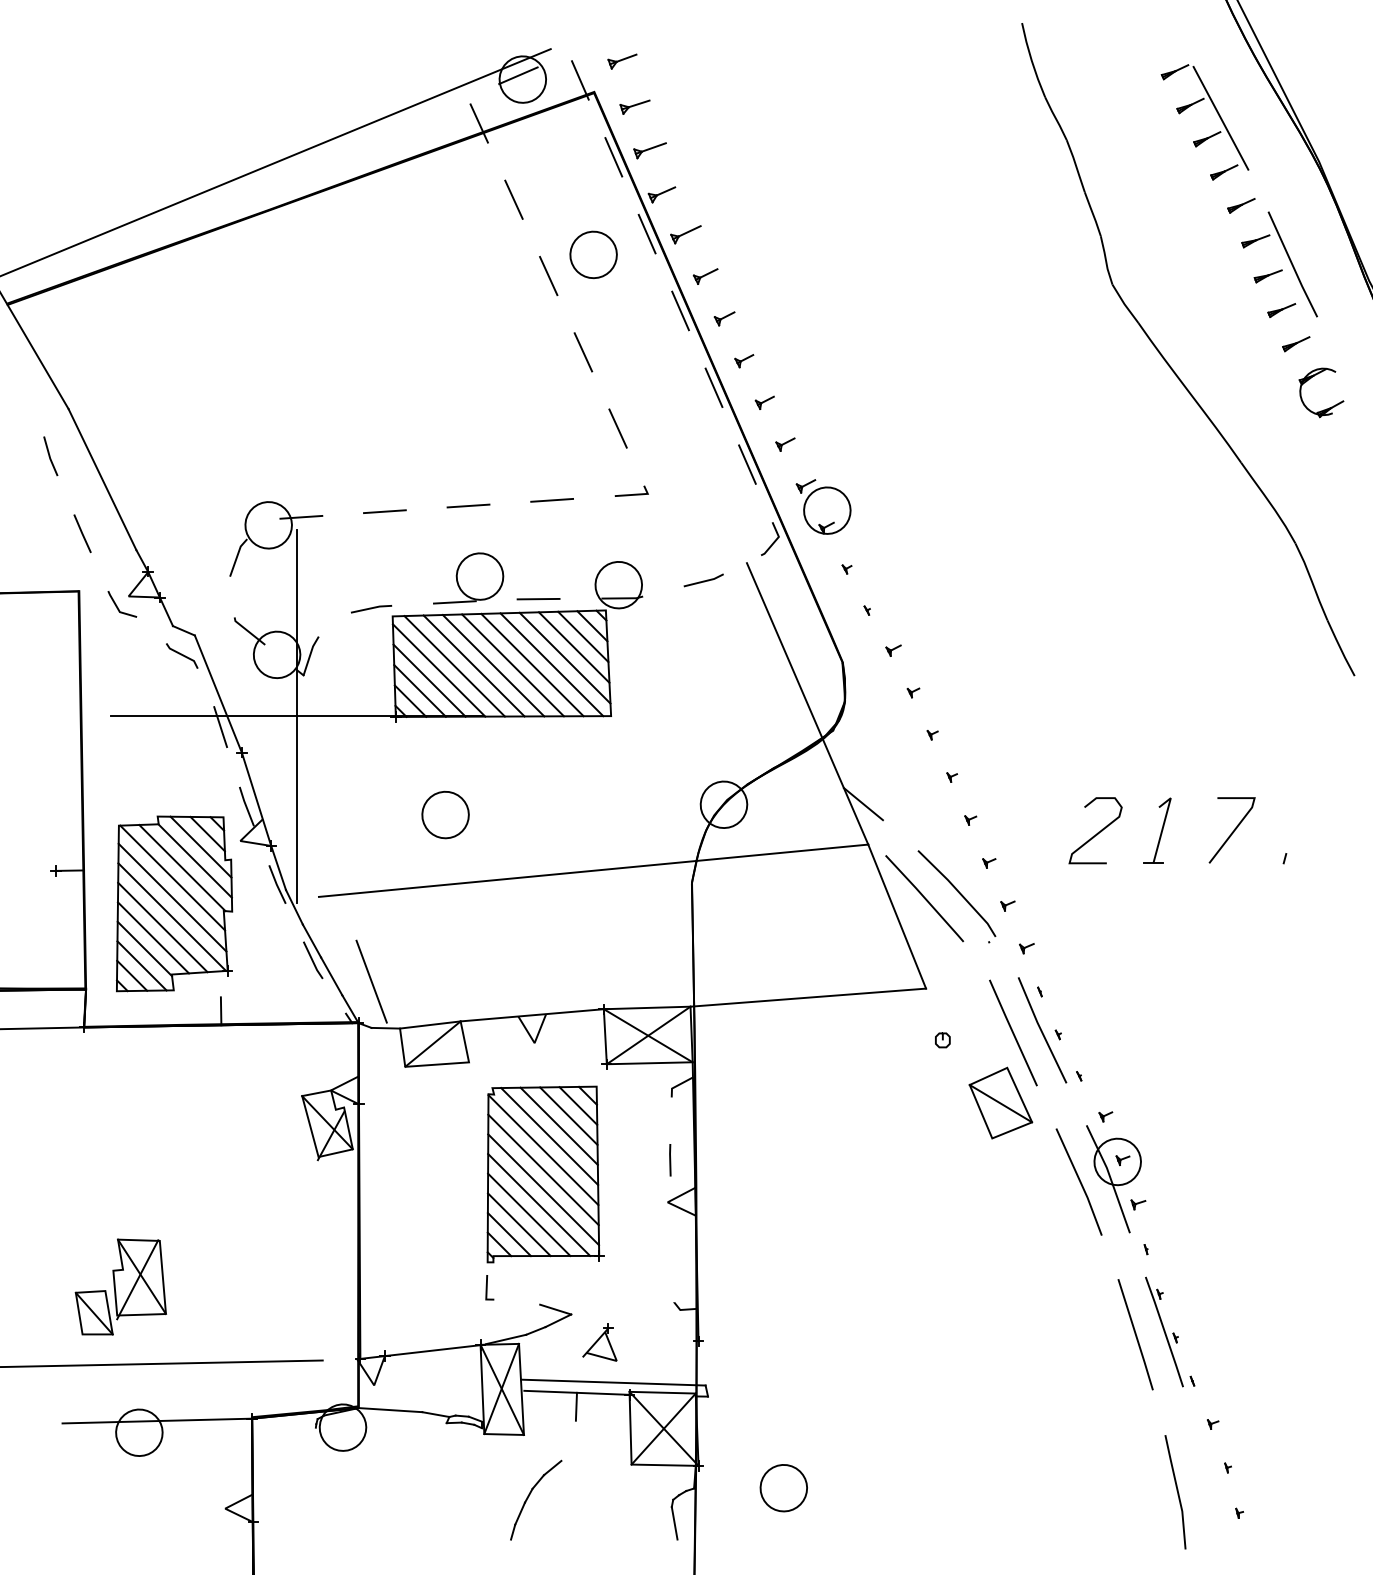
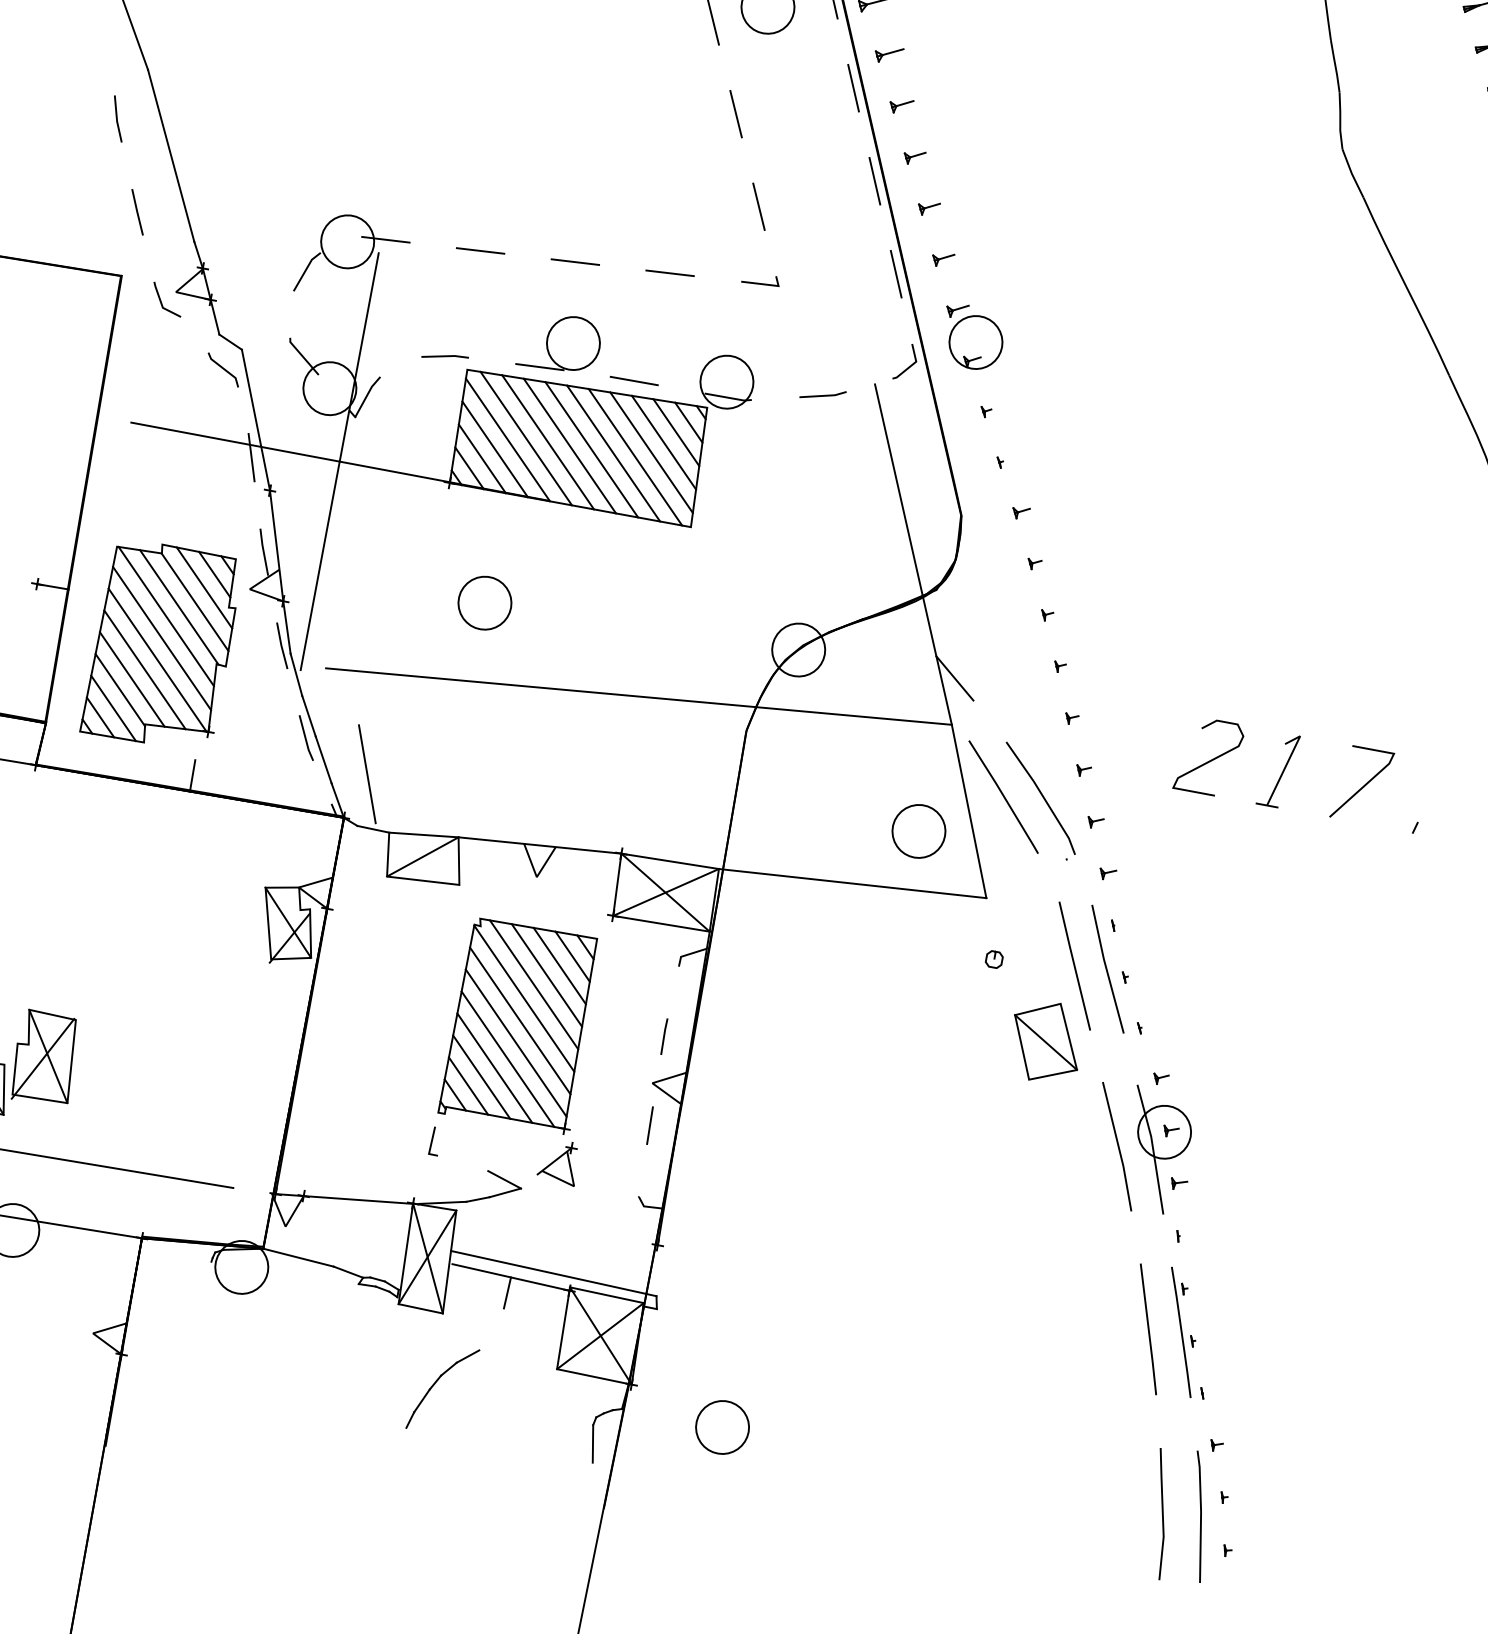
part: (857, 941) -> (919, 831), added
line: (672, 1239) -> (650, 1125), added
part: (599, 1342) -> (558, 1162), moved
line: (1210, 1488) -> (1200, 1517), added

